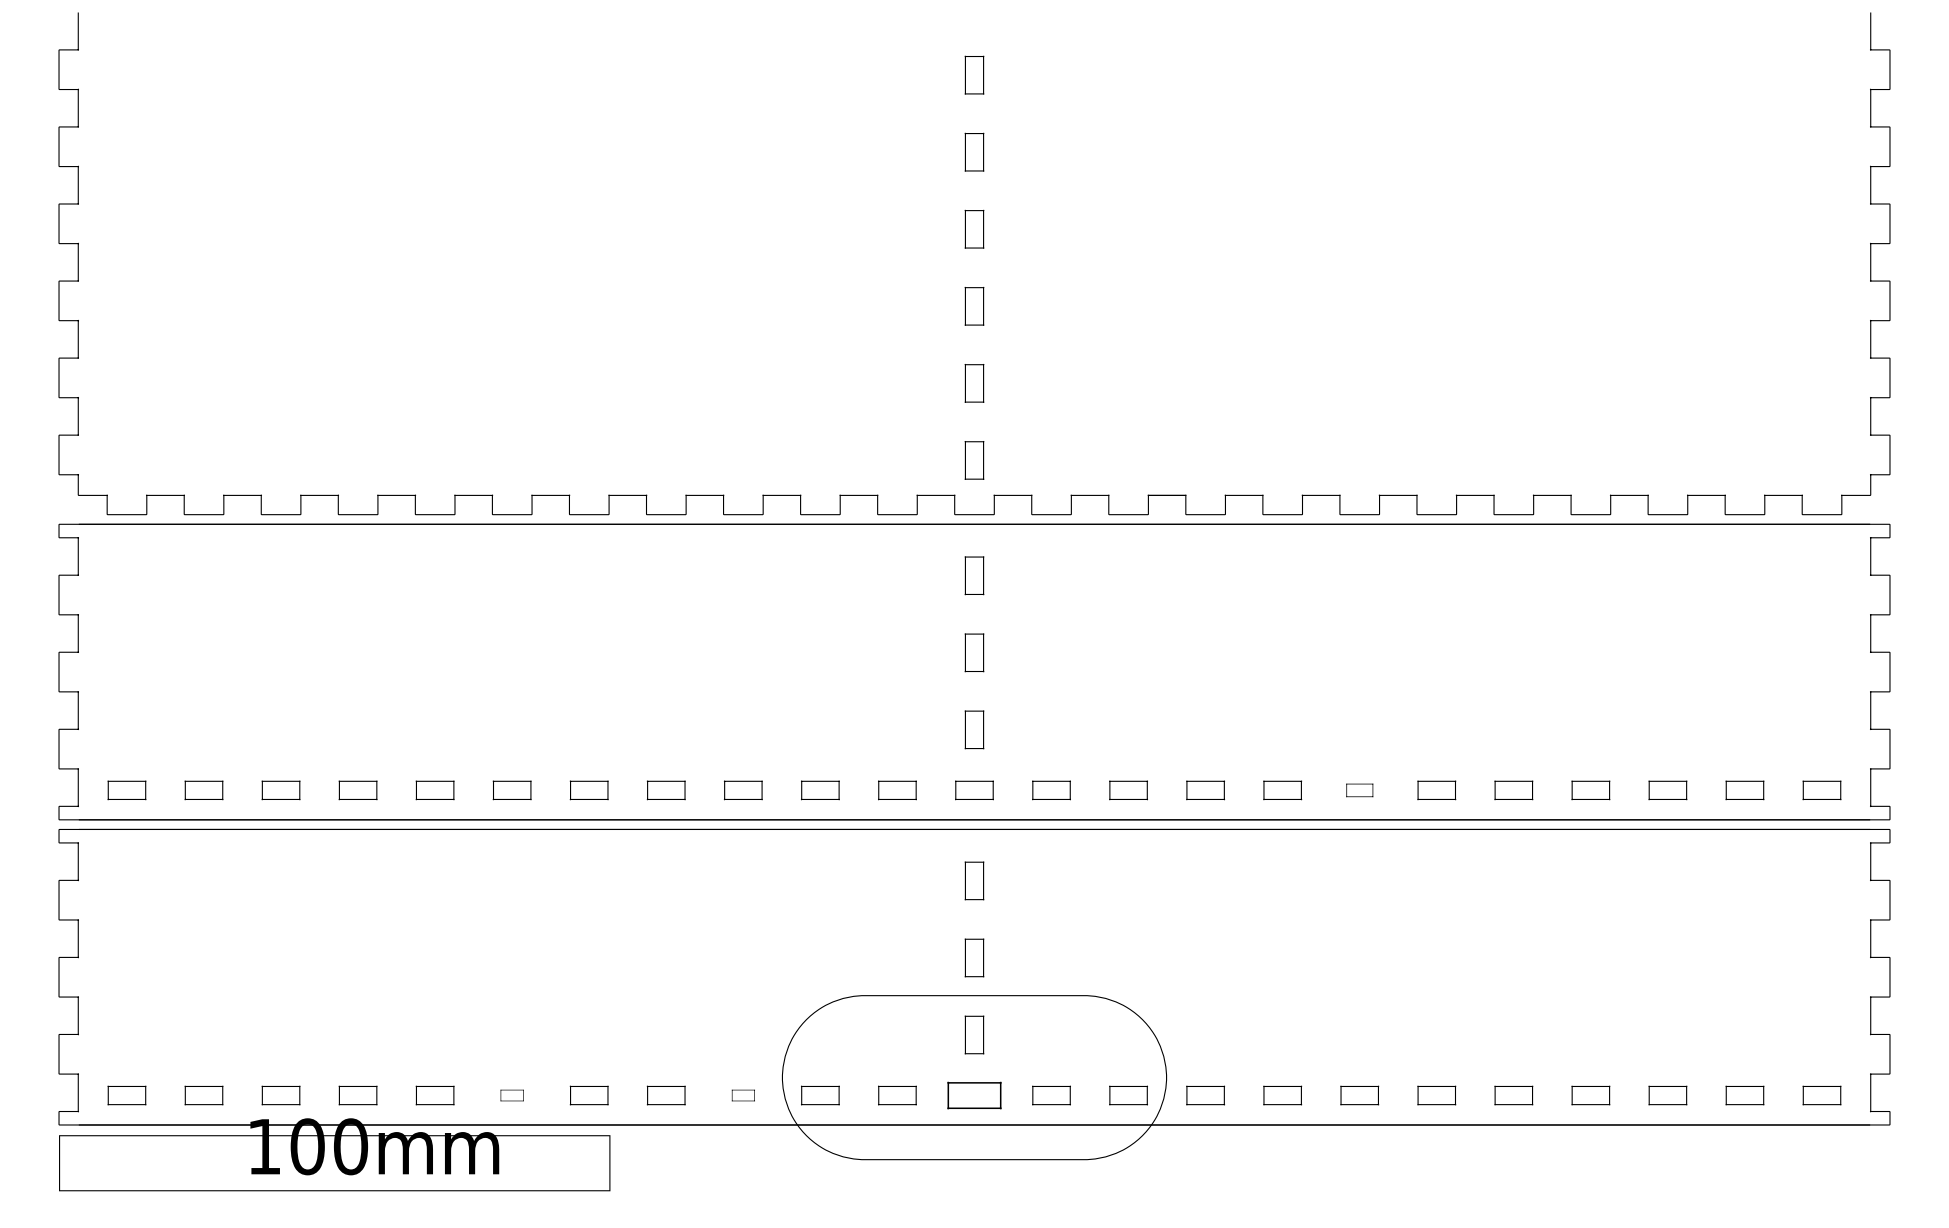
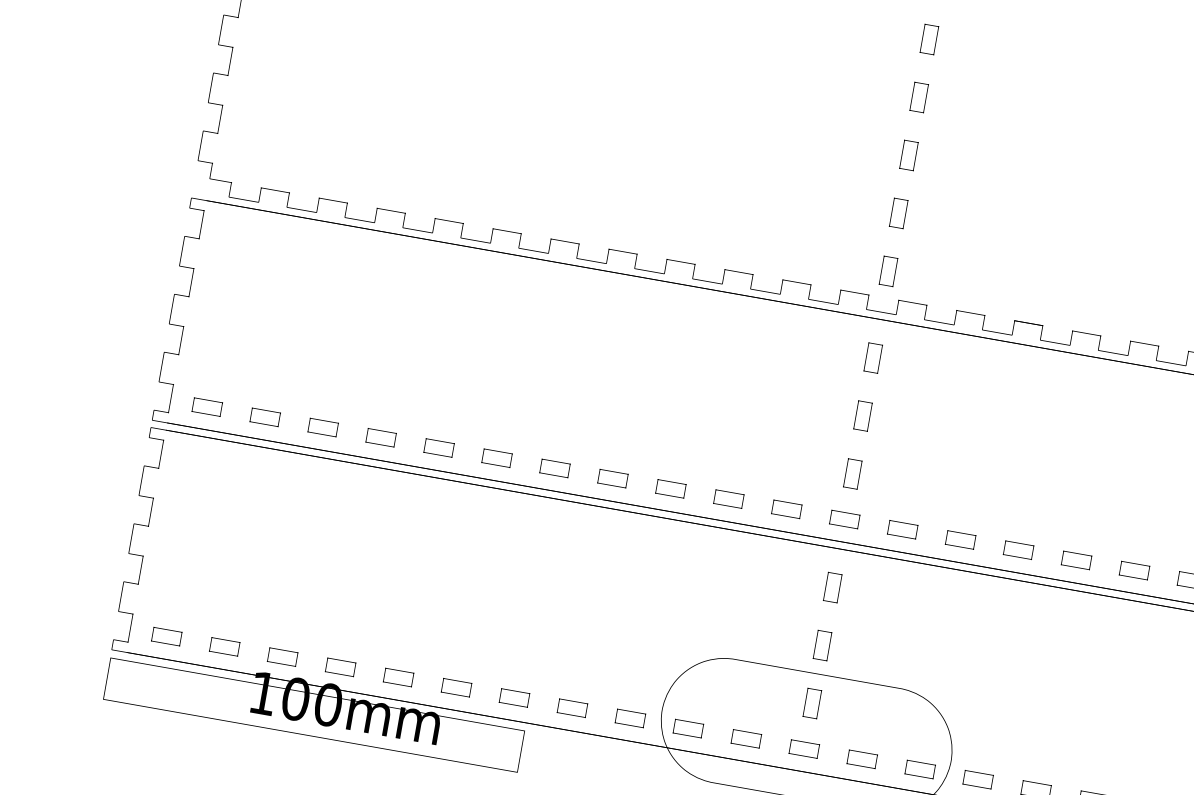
part: (1359, 790) -> (1134, 570), size x1.43
part: (511, 1095) -> (456, 687), size x1.67
part: (743, 1095) -> (630, 718), size x1.67
part: (974, 1095) -> (804, 749), size x0.71

